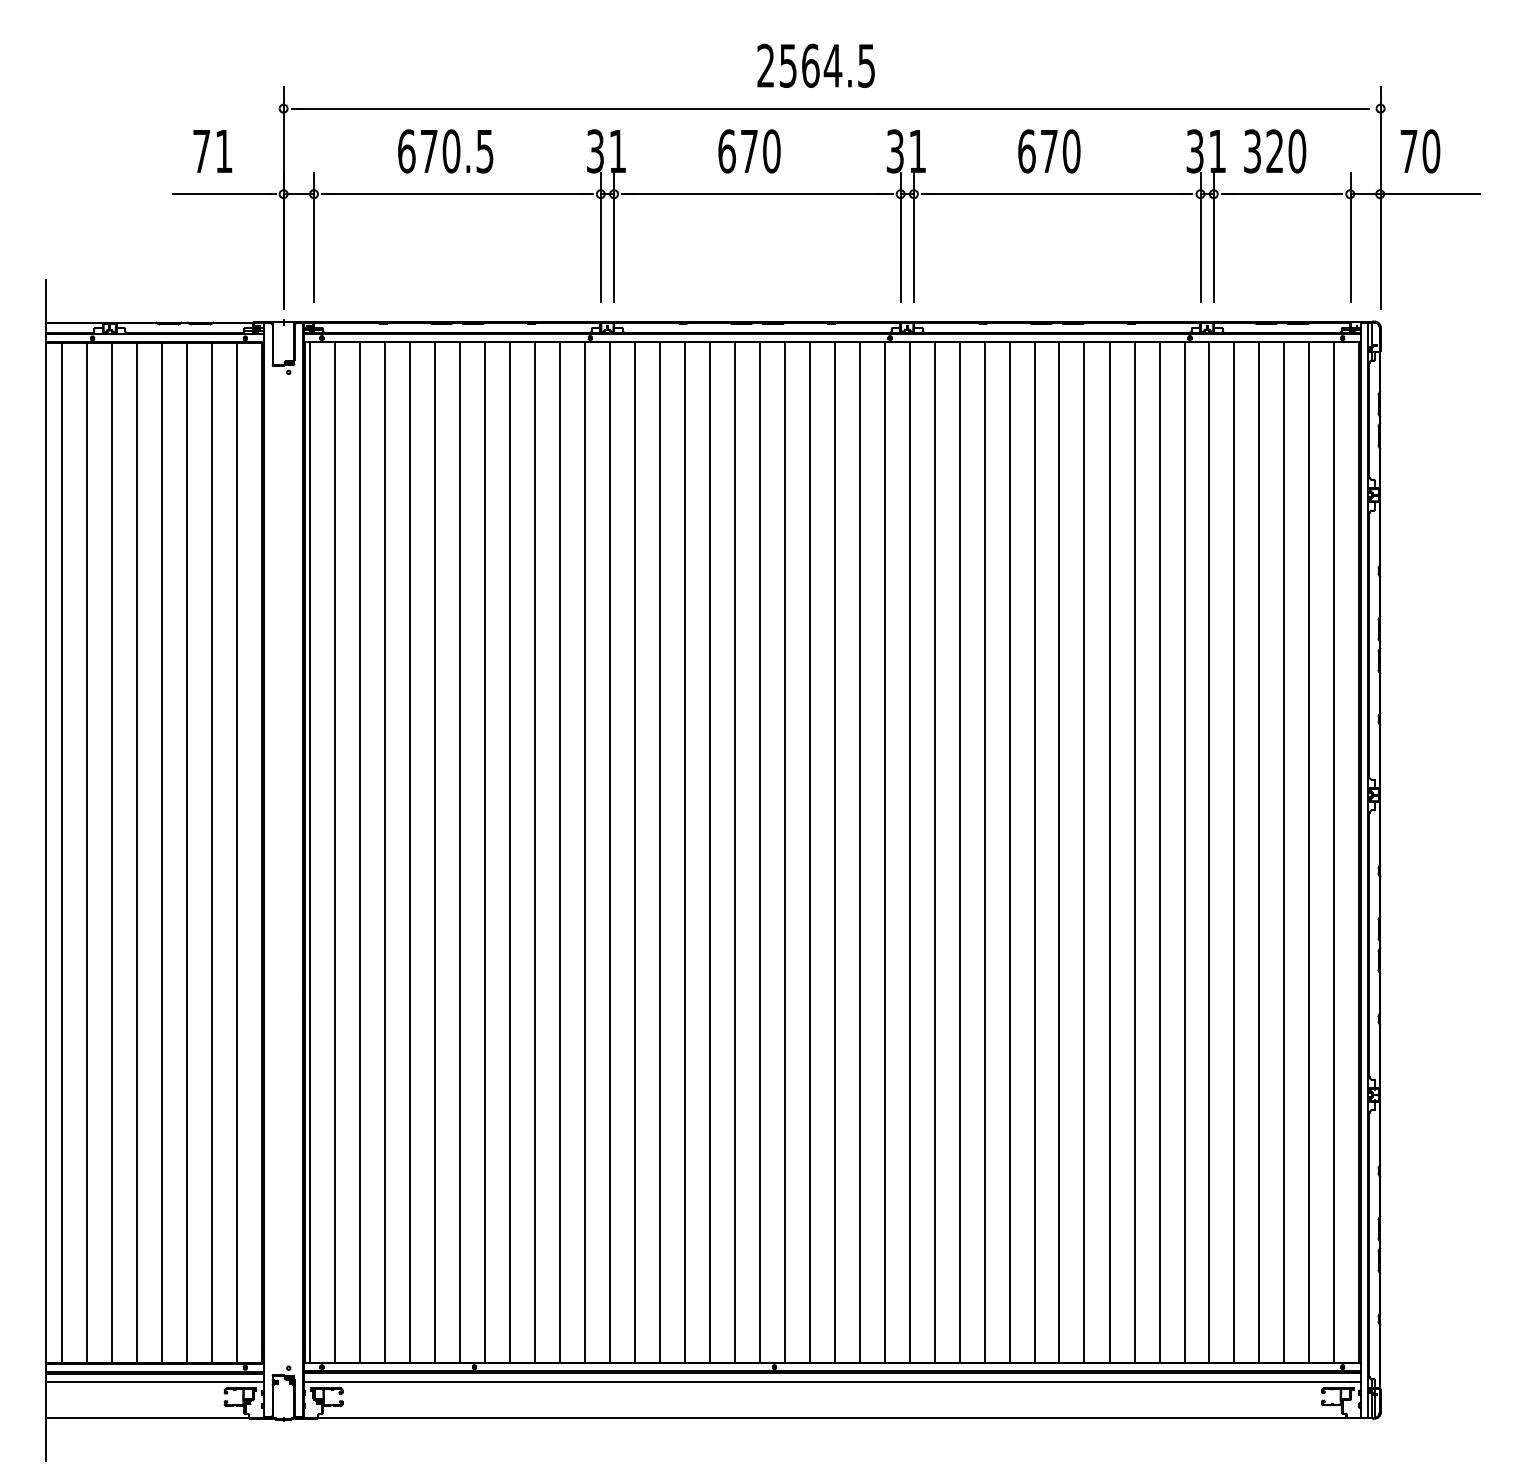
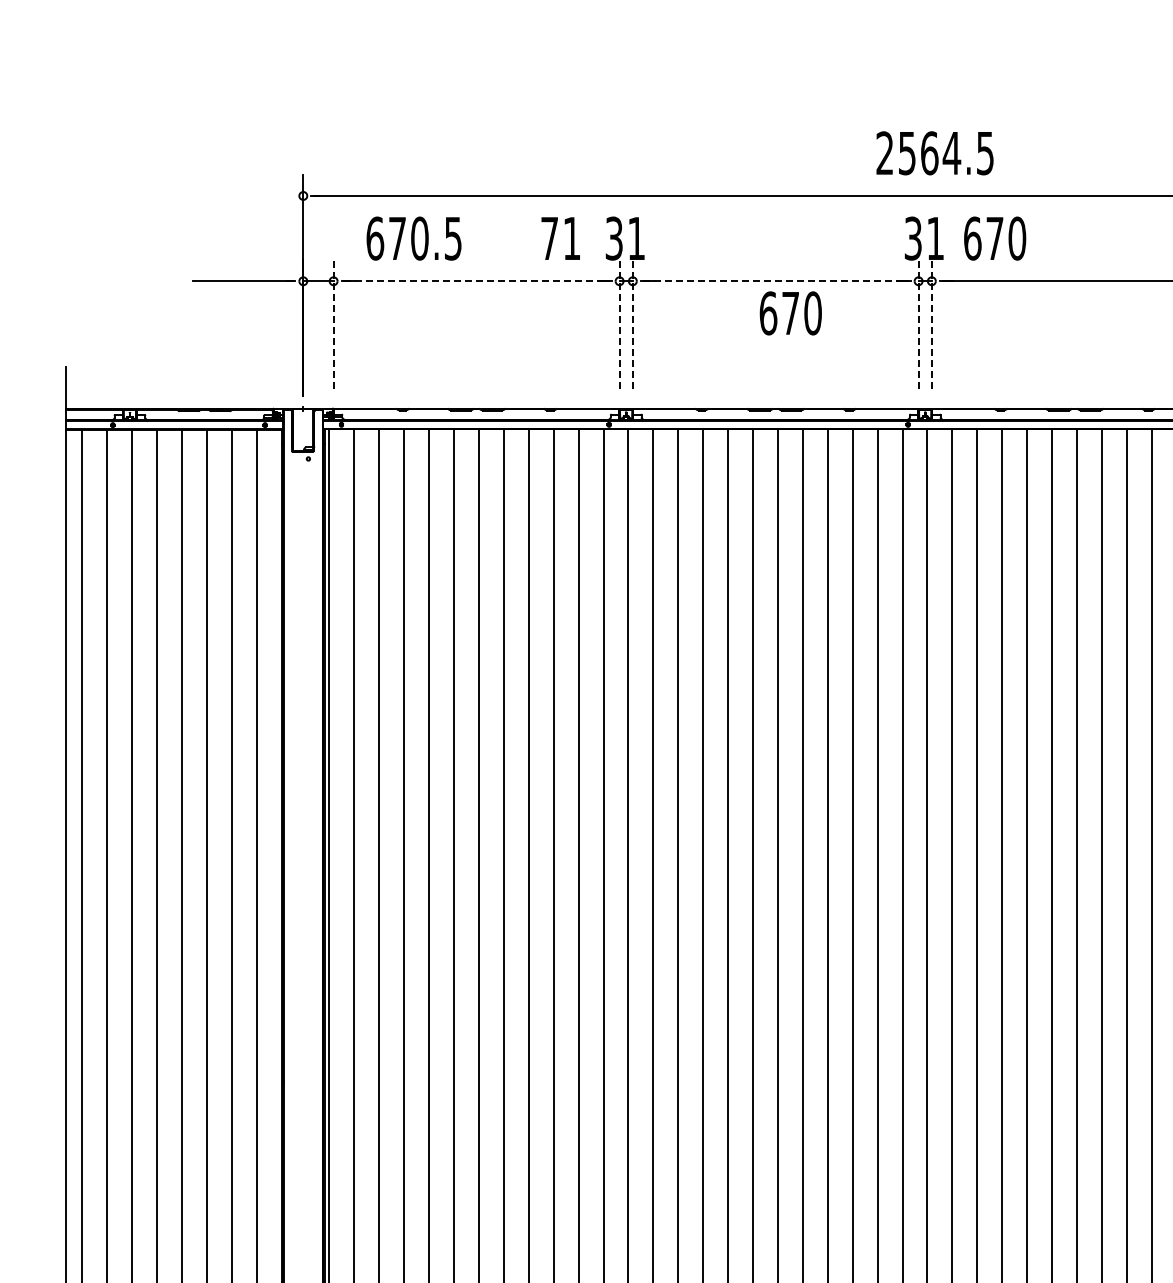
text: (815, 65) -> (934, 152), moved
text: (212, 151) -> (560, 238), moved
text: (445, 151) -> (413, 238), moved
text: (749, 151) -> (790, 313), moved
text: (1049, 151) -> (995, 238), moved
line: (457, 194) -> (476, 281), solid -> dashed
line: (757, 194) -> (775, 281), solid -> dashed
line: (314, 237) -> (334, 324), solid -> dashed
line: (600, 237) -> (619, 324), solid -> dashed
line: (614, 237) -> (633, 324), solid -> dashed
line: (900, 237) -> (918, 324), solid -> dashed
line: (913, 237) -> (931, 324), solid -> dashed

